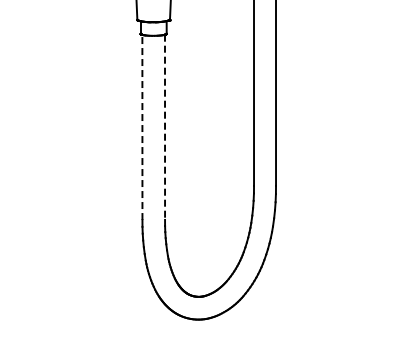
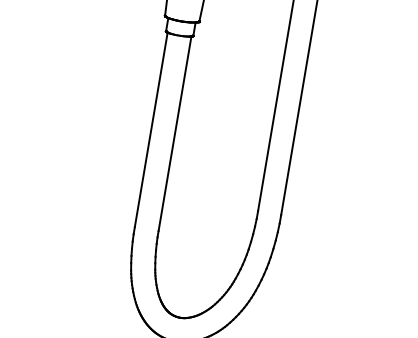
line: (142, 127) -> (151, 129), dashed -> solid
line: (165, 127) -> (175, 134), dashed -> solid

